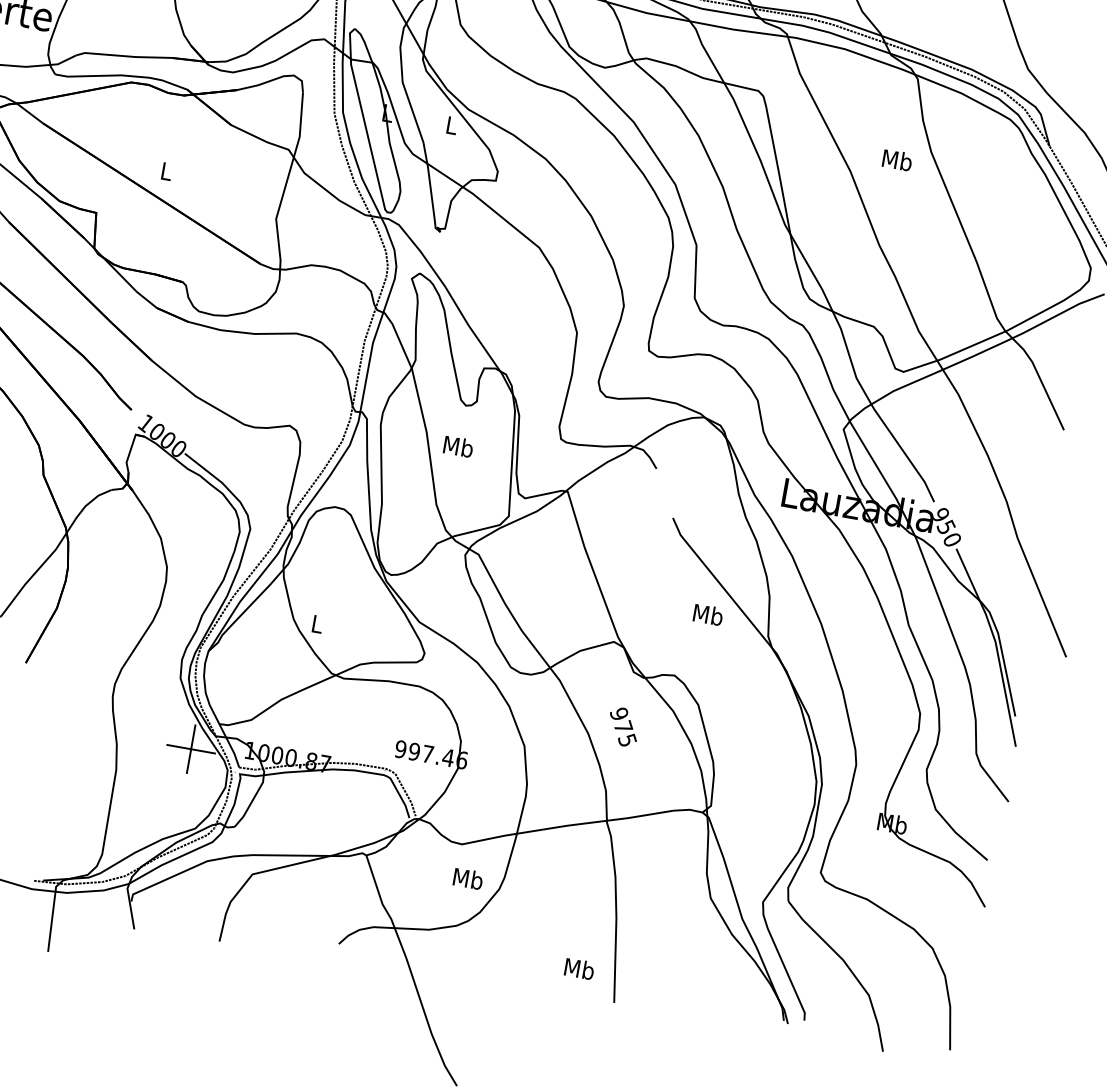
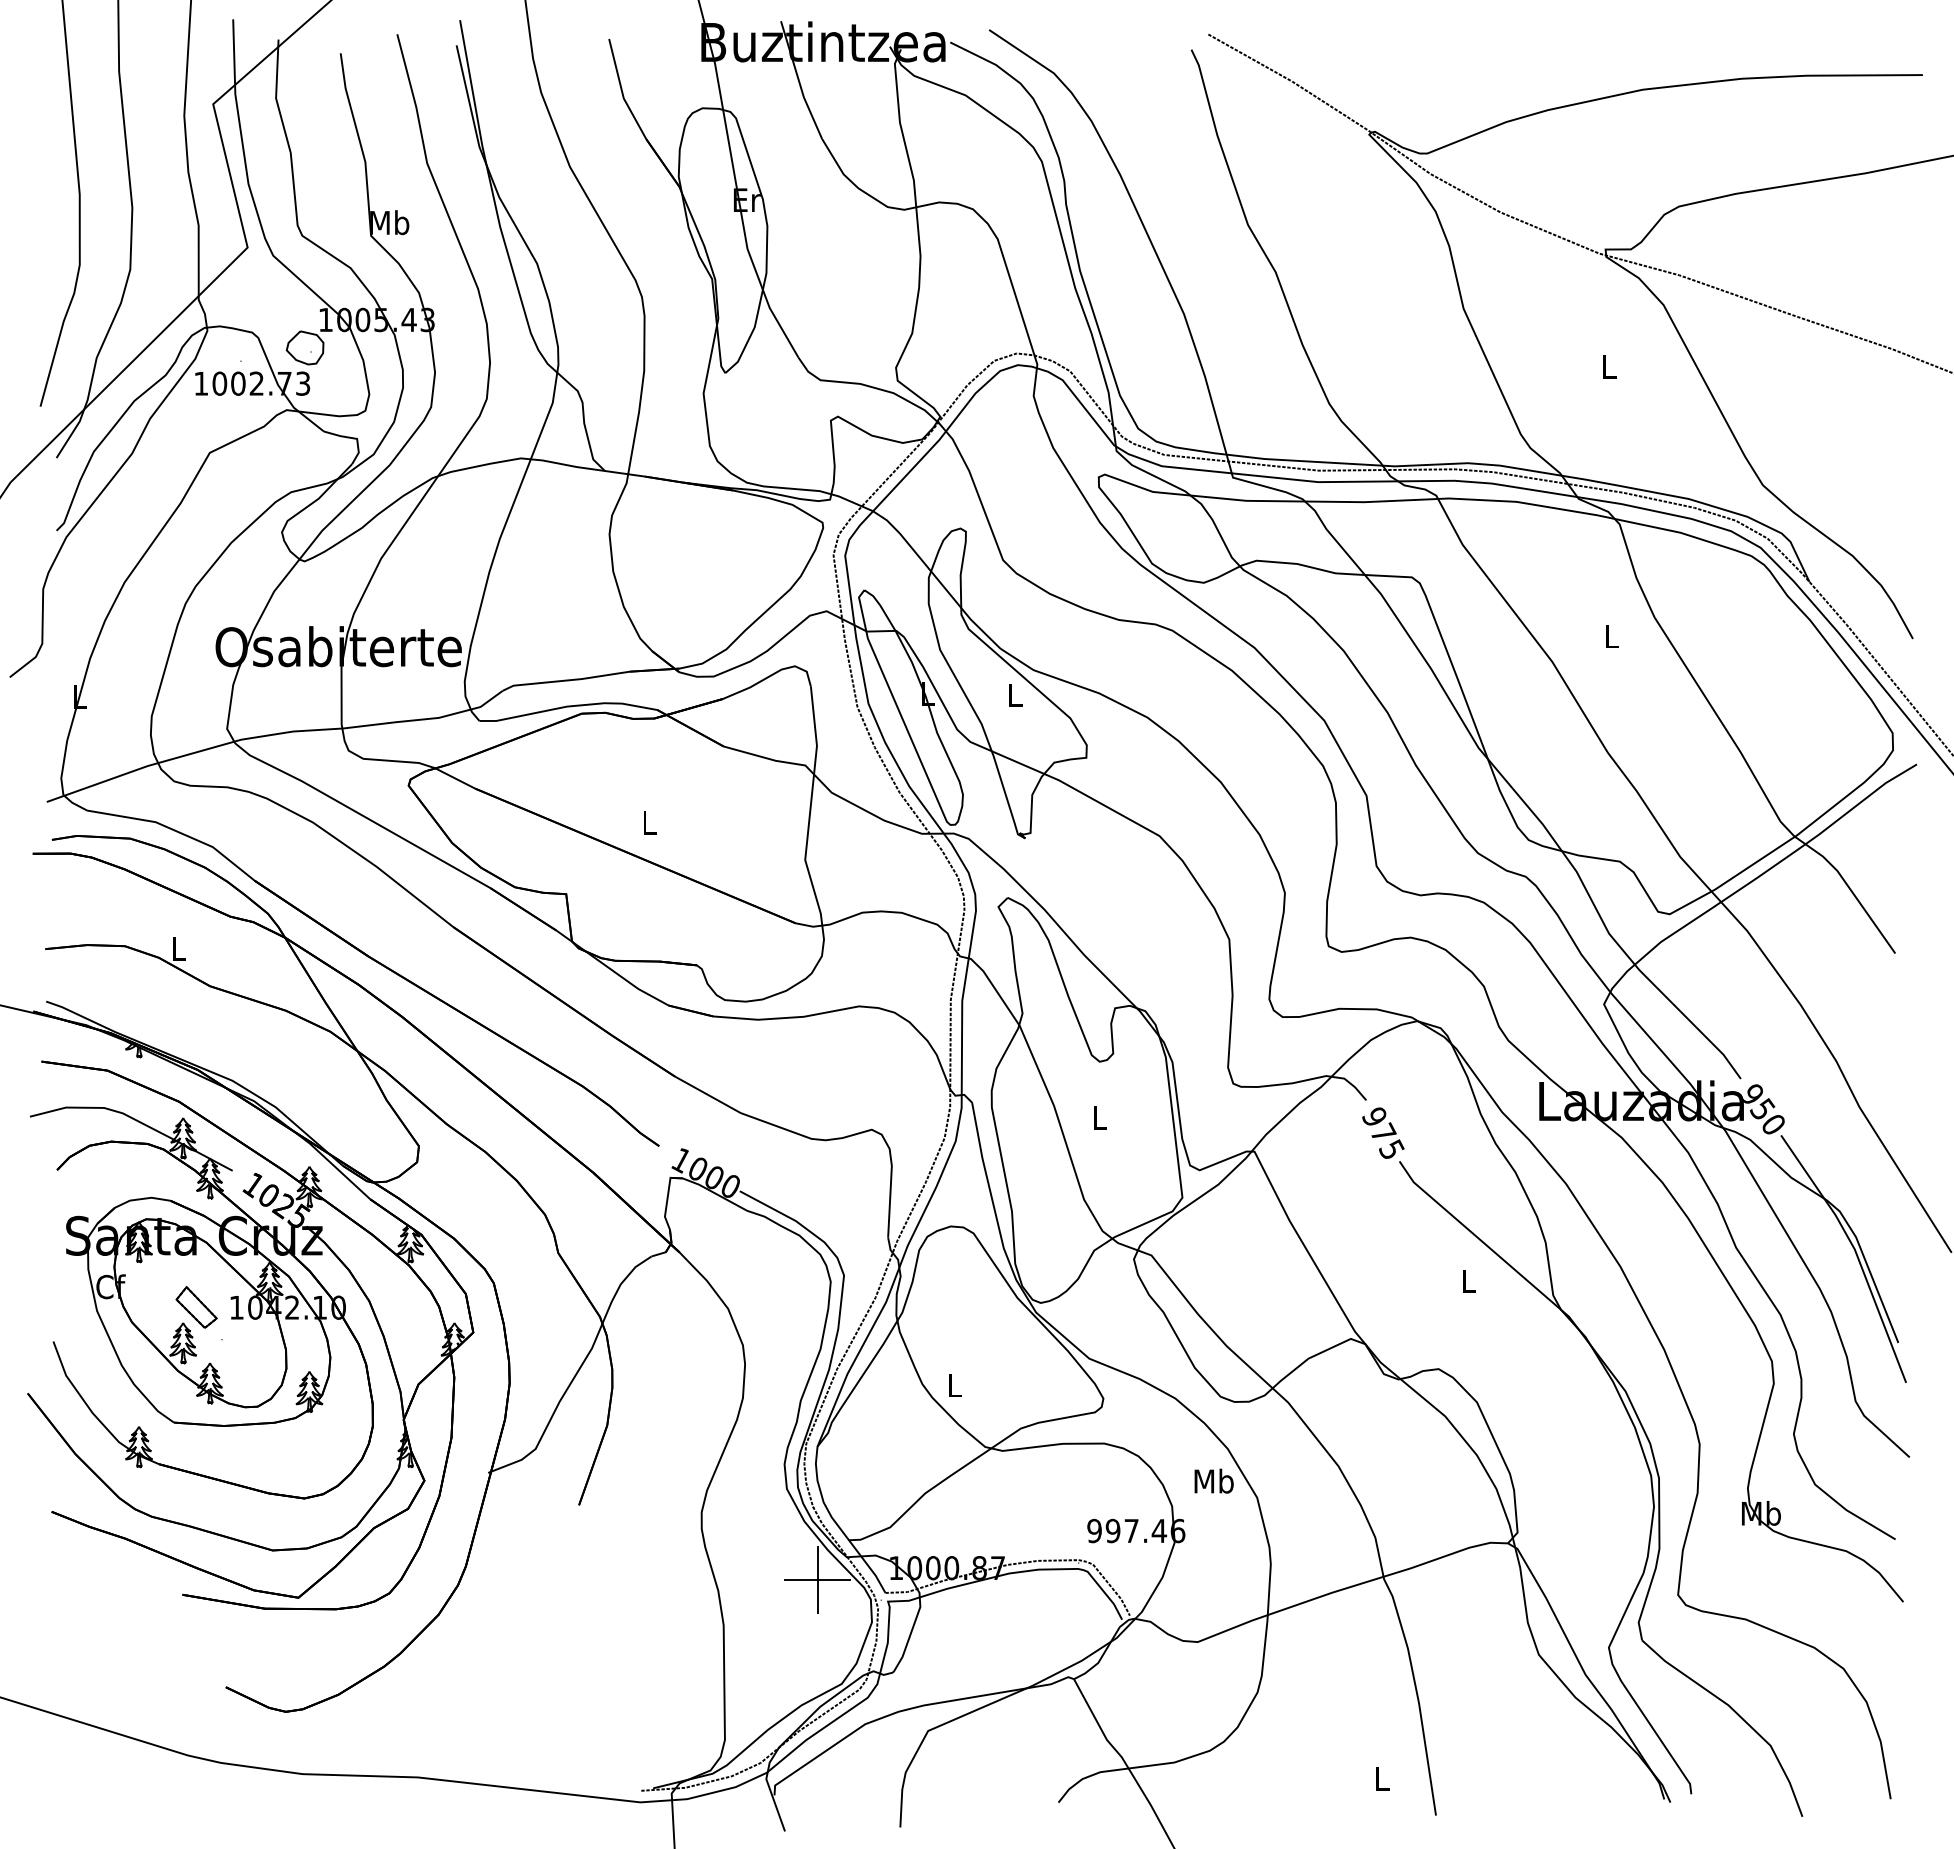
text: (897, 159) -> (1611, 635), Mb -> L
text: (458, 446) -> (1099, 1117), Mb -> L
text: (708, 614) -> (1468, 1280), Mb -> L
text: (623, 726) -> (1383, 1132), moved
text: (467, 878) -> (1213, 1480), moved
text: (579, 968) -> (1381, 1778), Mb -> L

